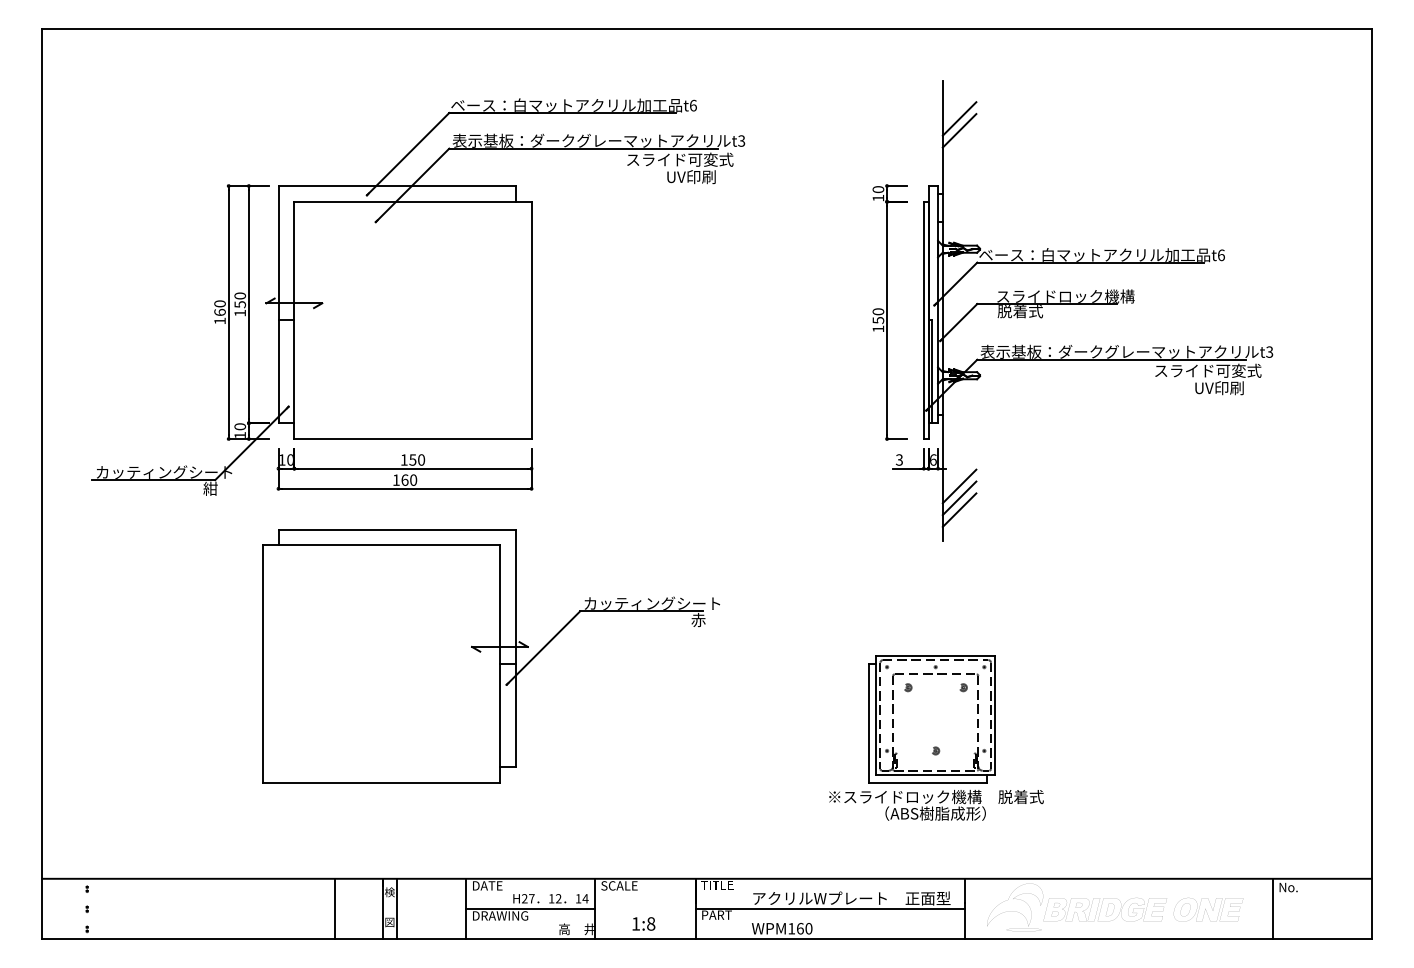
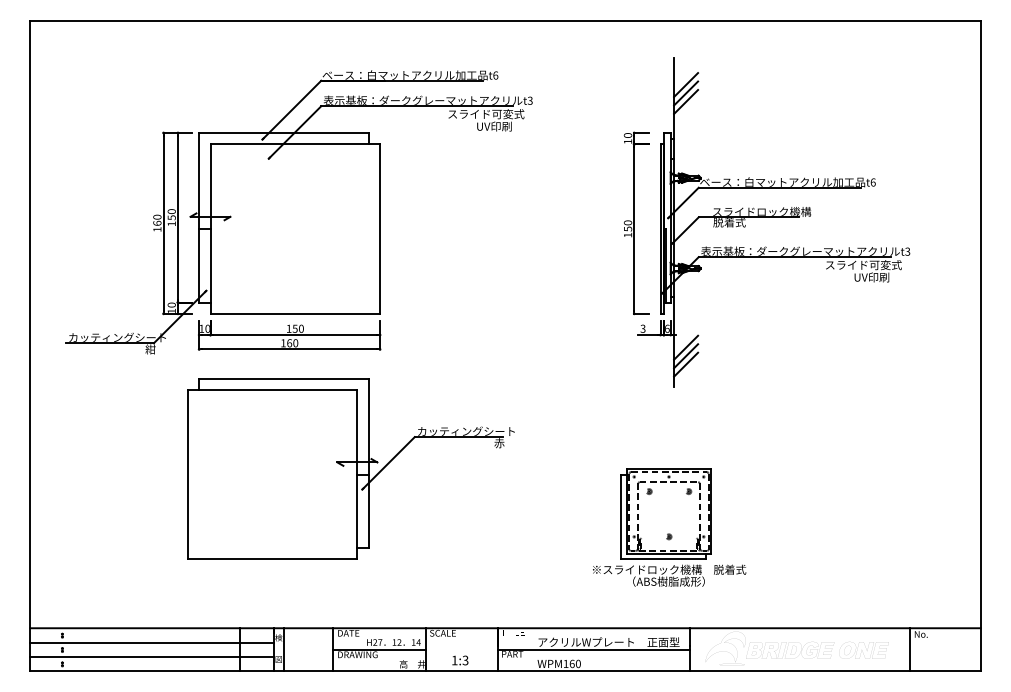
line: (960, 141) -> (686, 101), added
line: (211, 898) -> (151, 642), added
line: (211, 918) -> (151, 656), added
text: (651, 923) -> (465, 660), 1:8 -> 1:3

